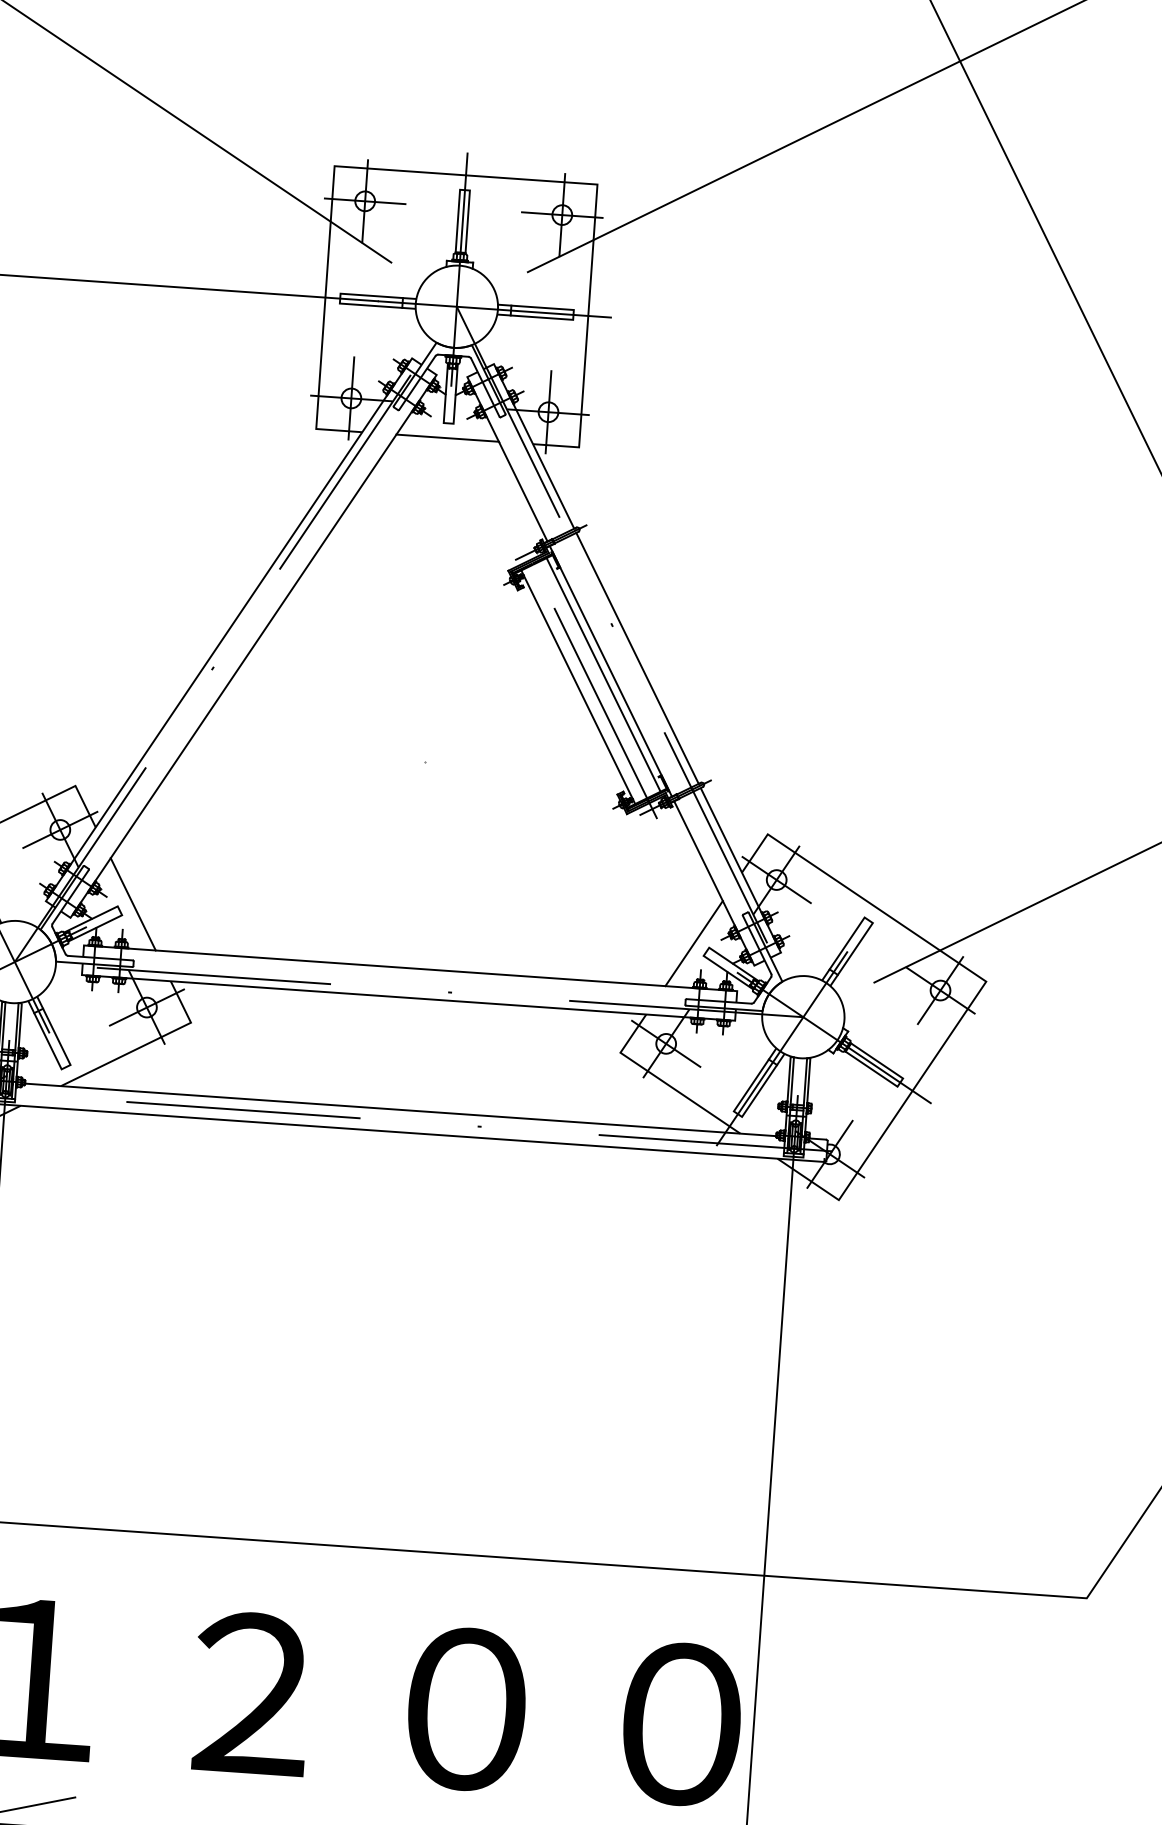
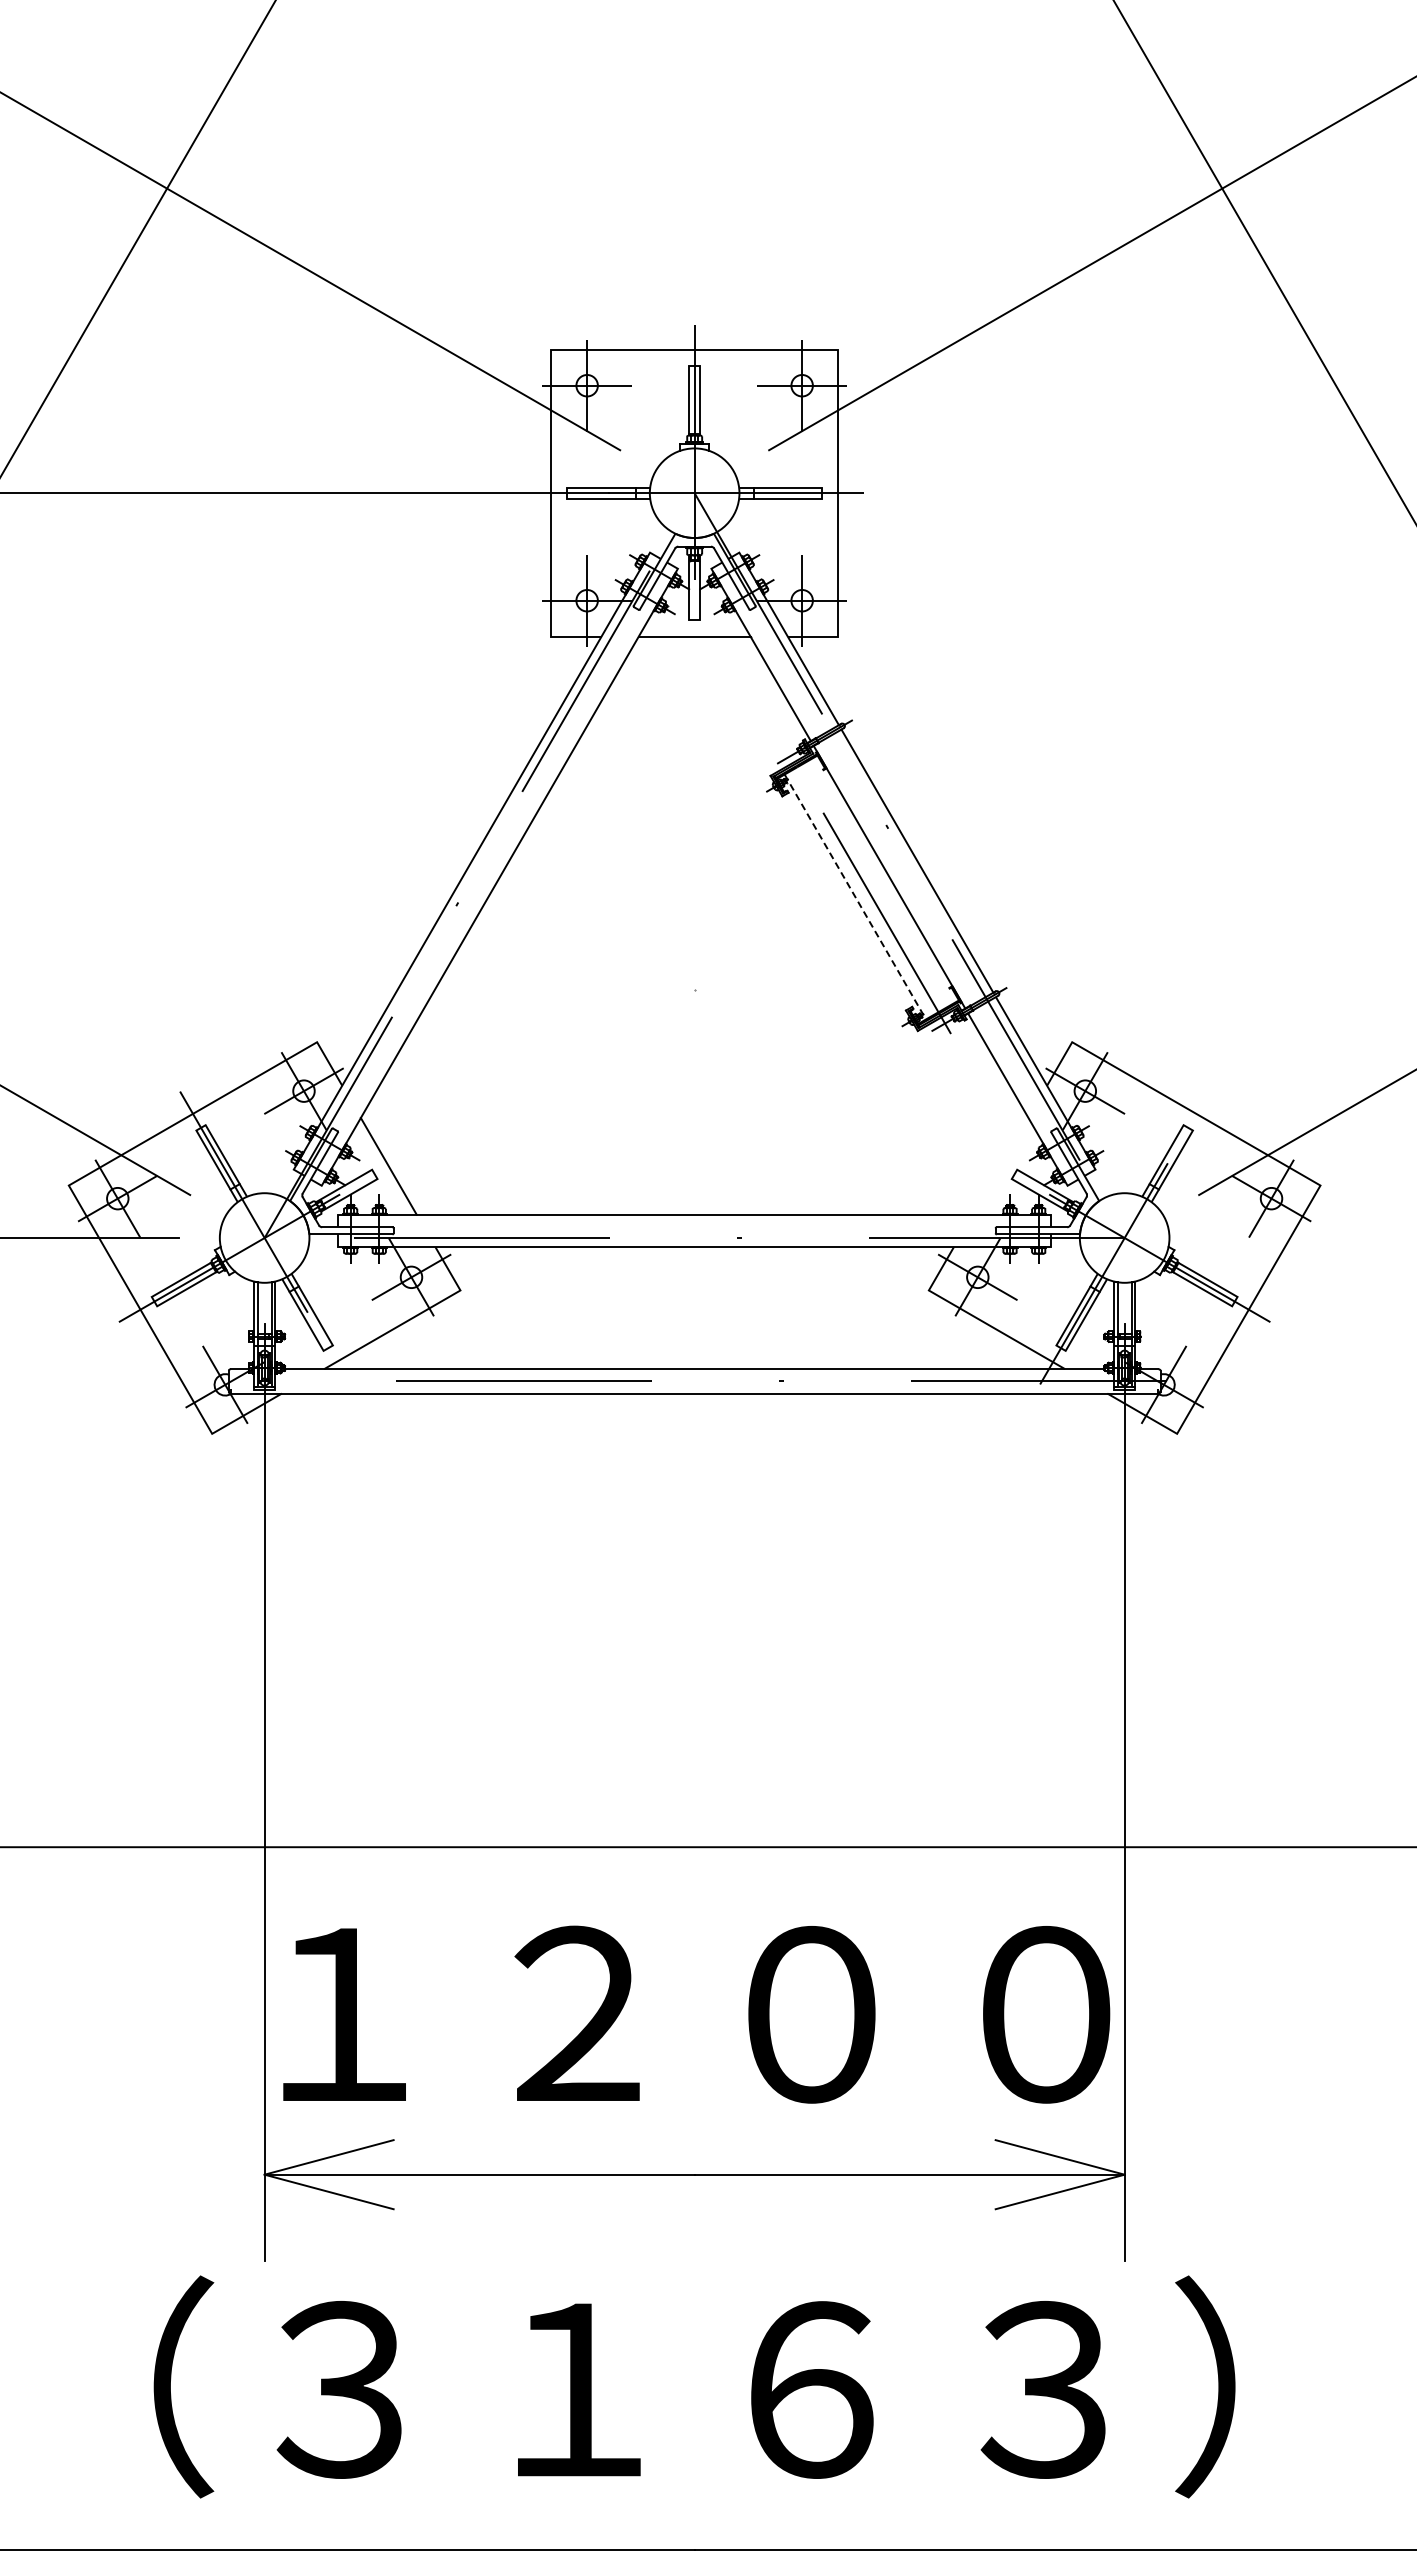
line: (603, 674) -> (881, 881), removed
line: (578, 687) -> (855, 897), solid -> dashed
line: (694, 943) -> (1000, 1166), removed

